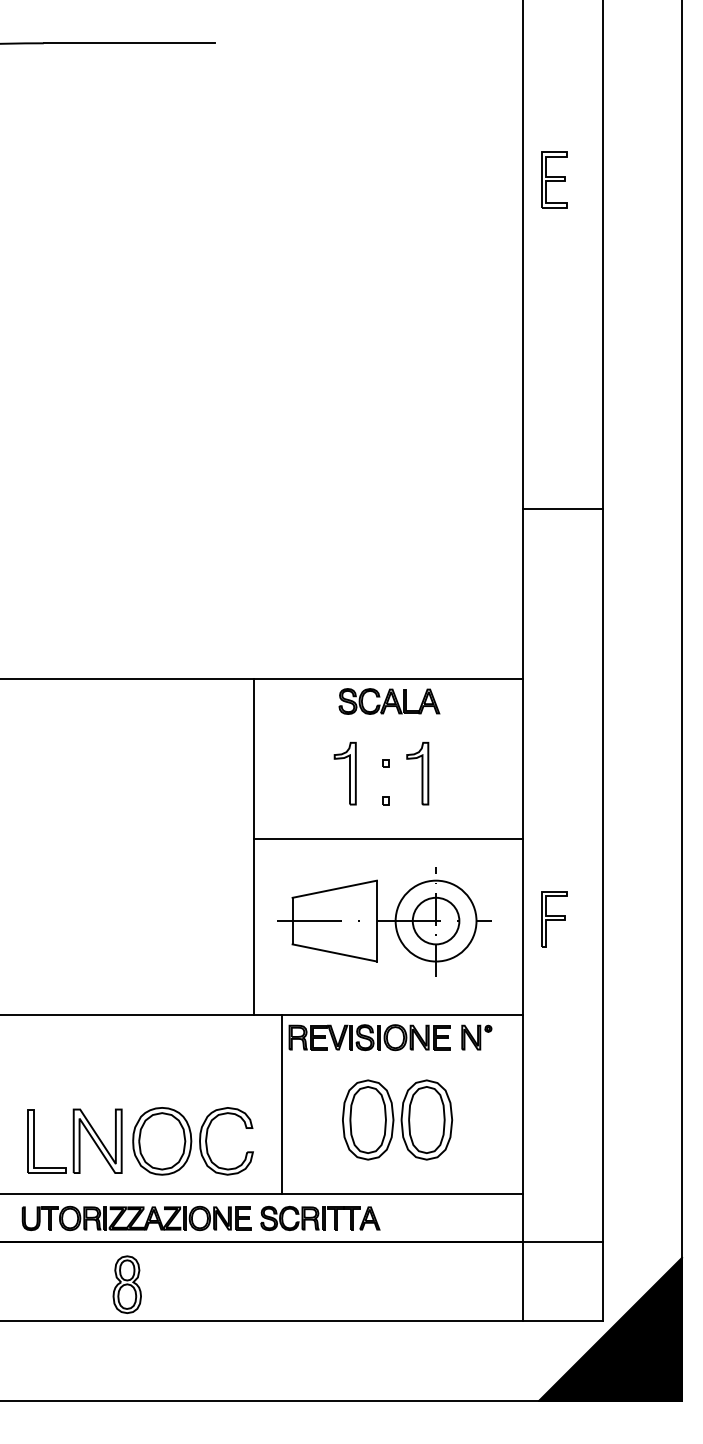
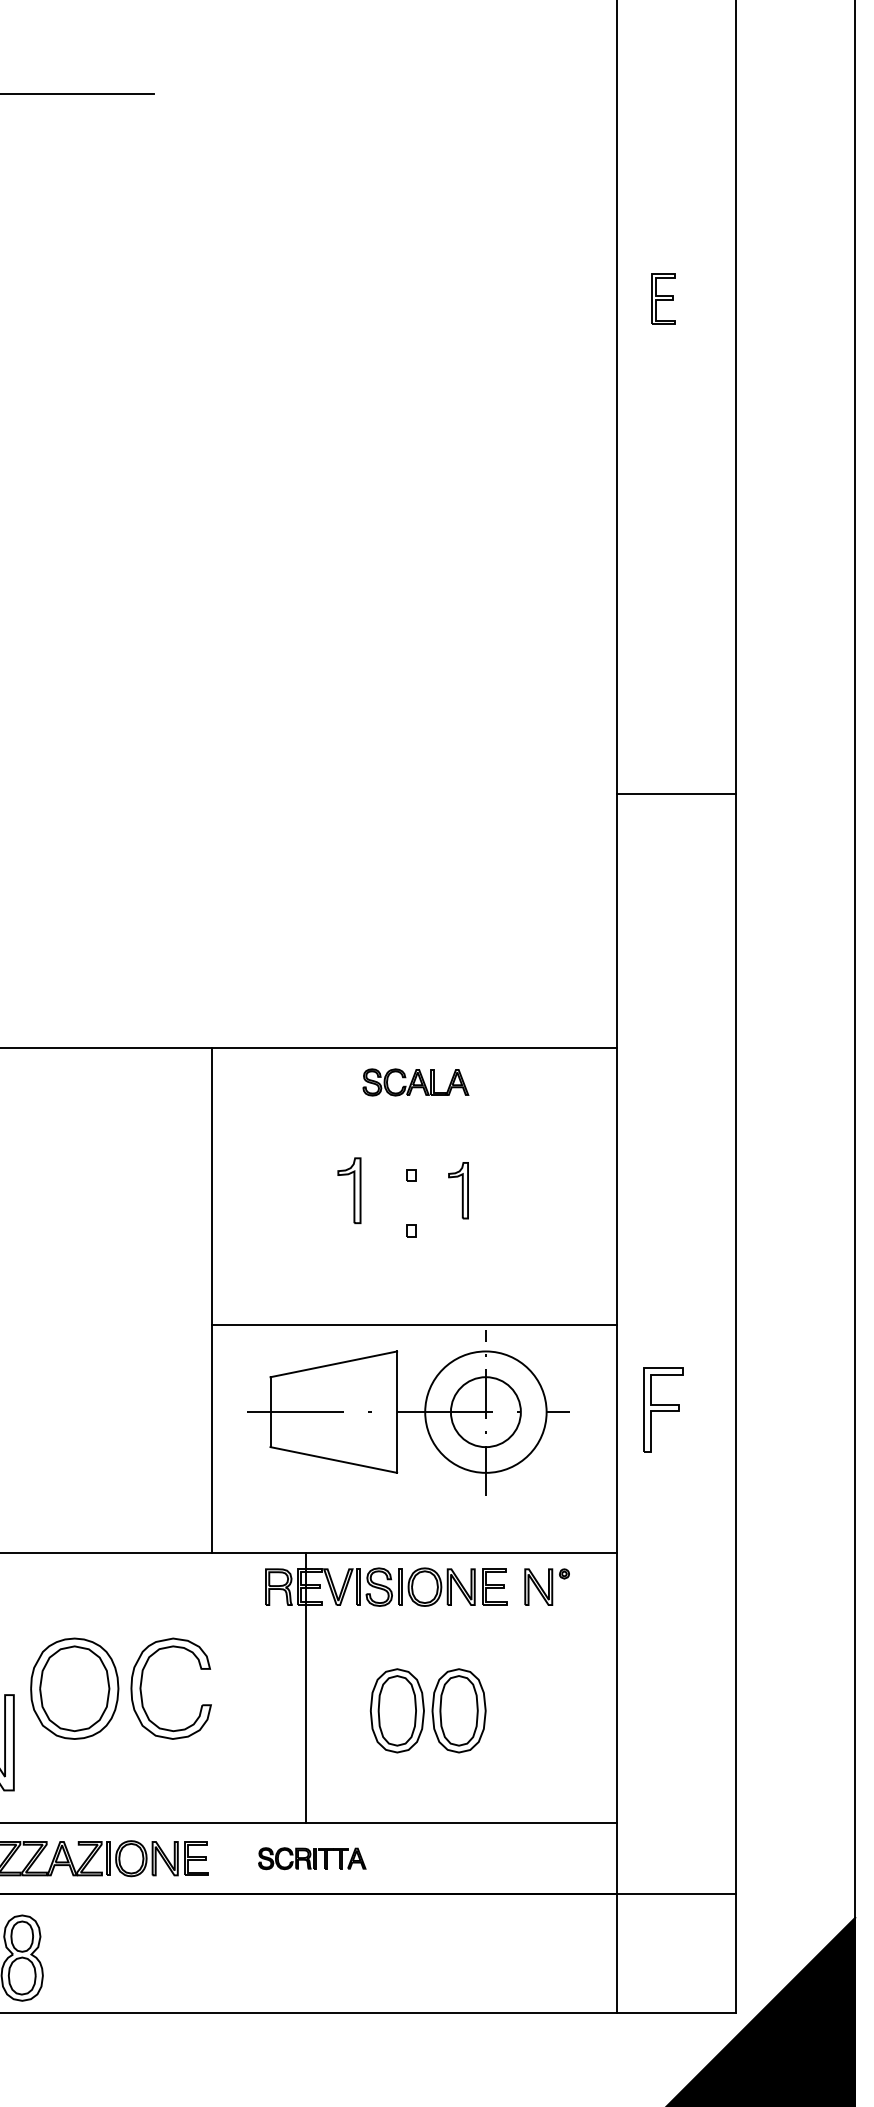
part: (554, 179) -> (663, 298), size x0.6
part: (389, 701) -> (415, 1082), size x0.7
part: (344, 773) -> (348, 1190), size x0.7
part: (417, 773) -> (458, 1190), size x0.6
line: (388, 839) -> (414, 1325), moved
line: (282, 1104) -> (306, 1687), moved
part: (397, 1119) -> (427, 1710), size x0.7
part: (192, 1141) -> (120, 1689), moved
part: (320, 1218) -> (312, 1858), size x0.6

